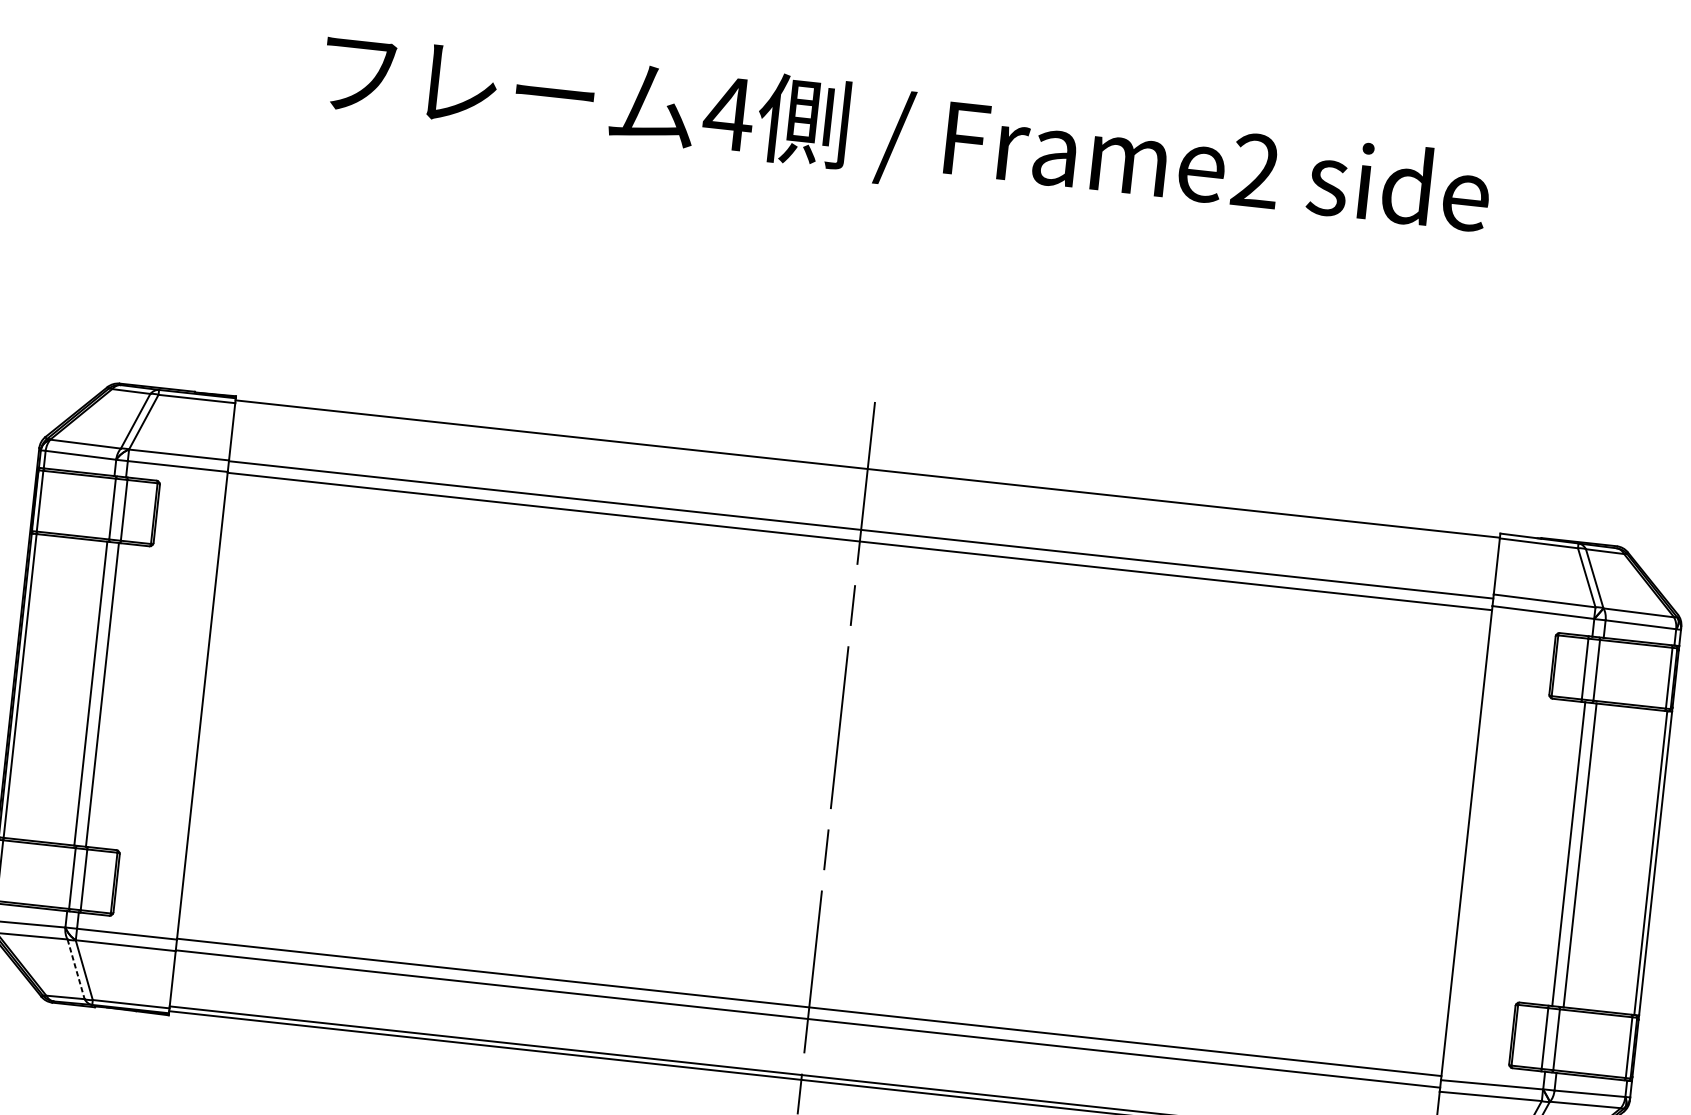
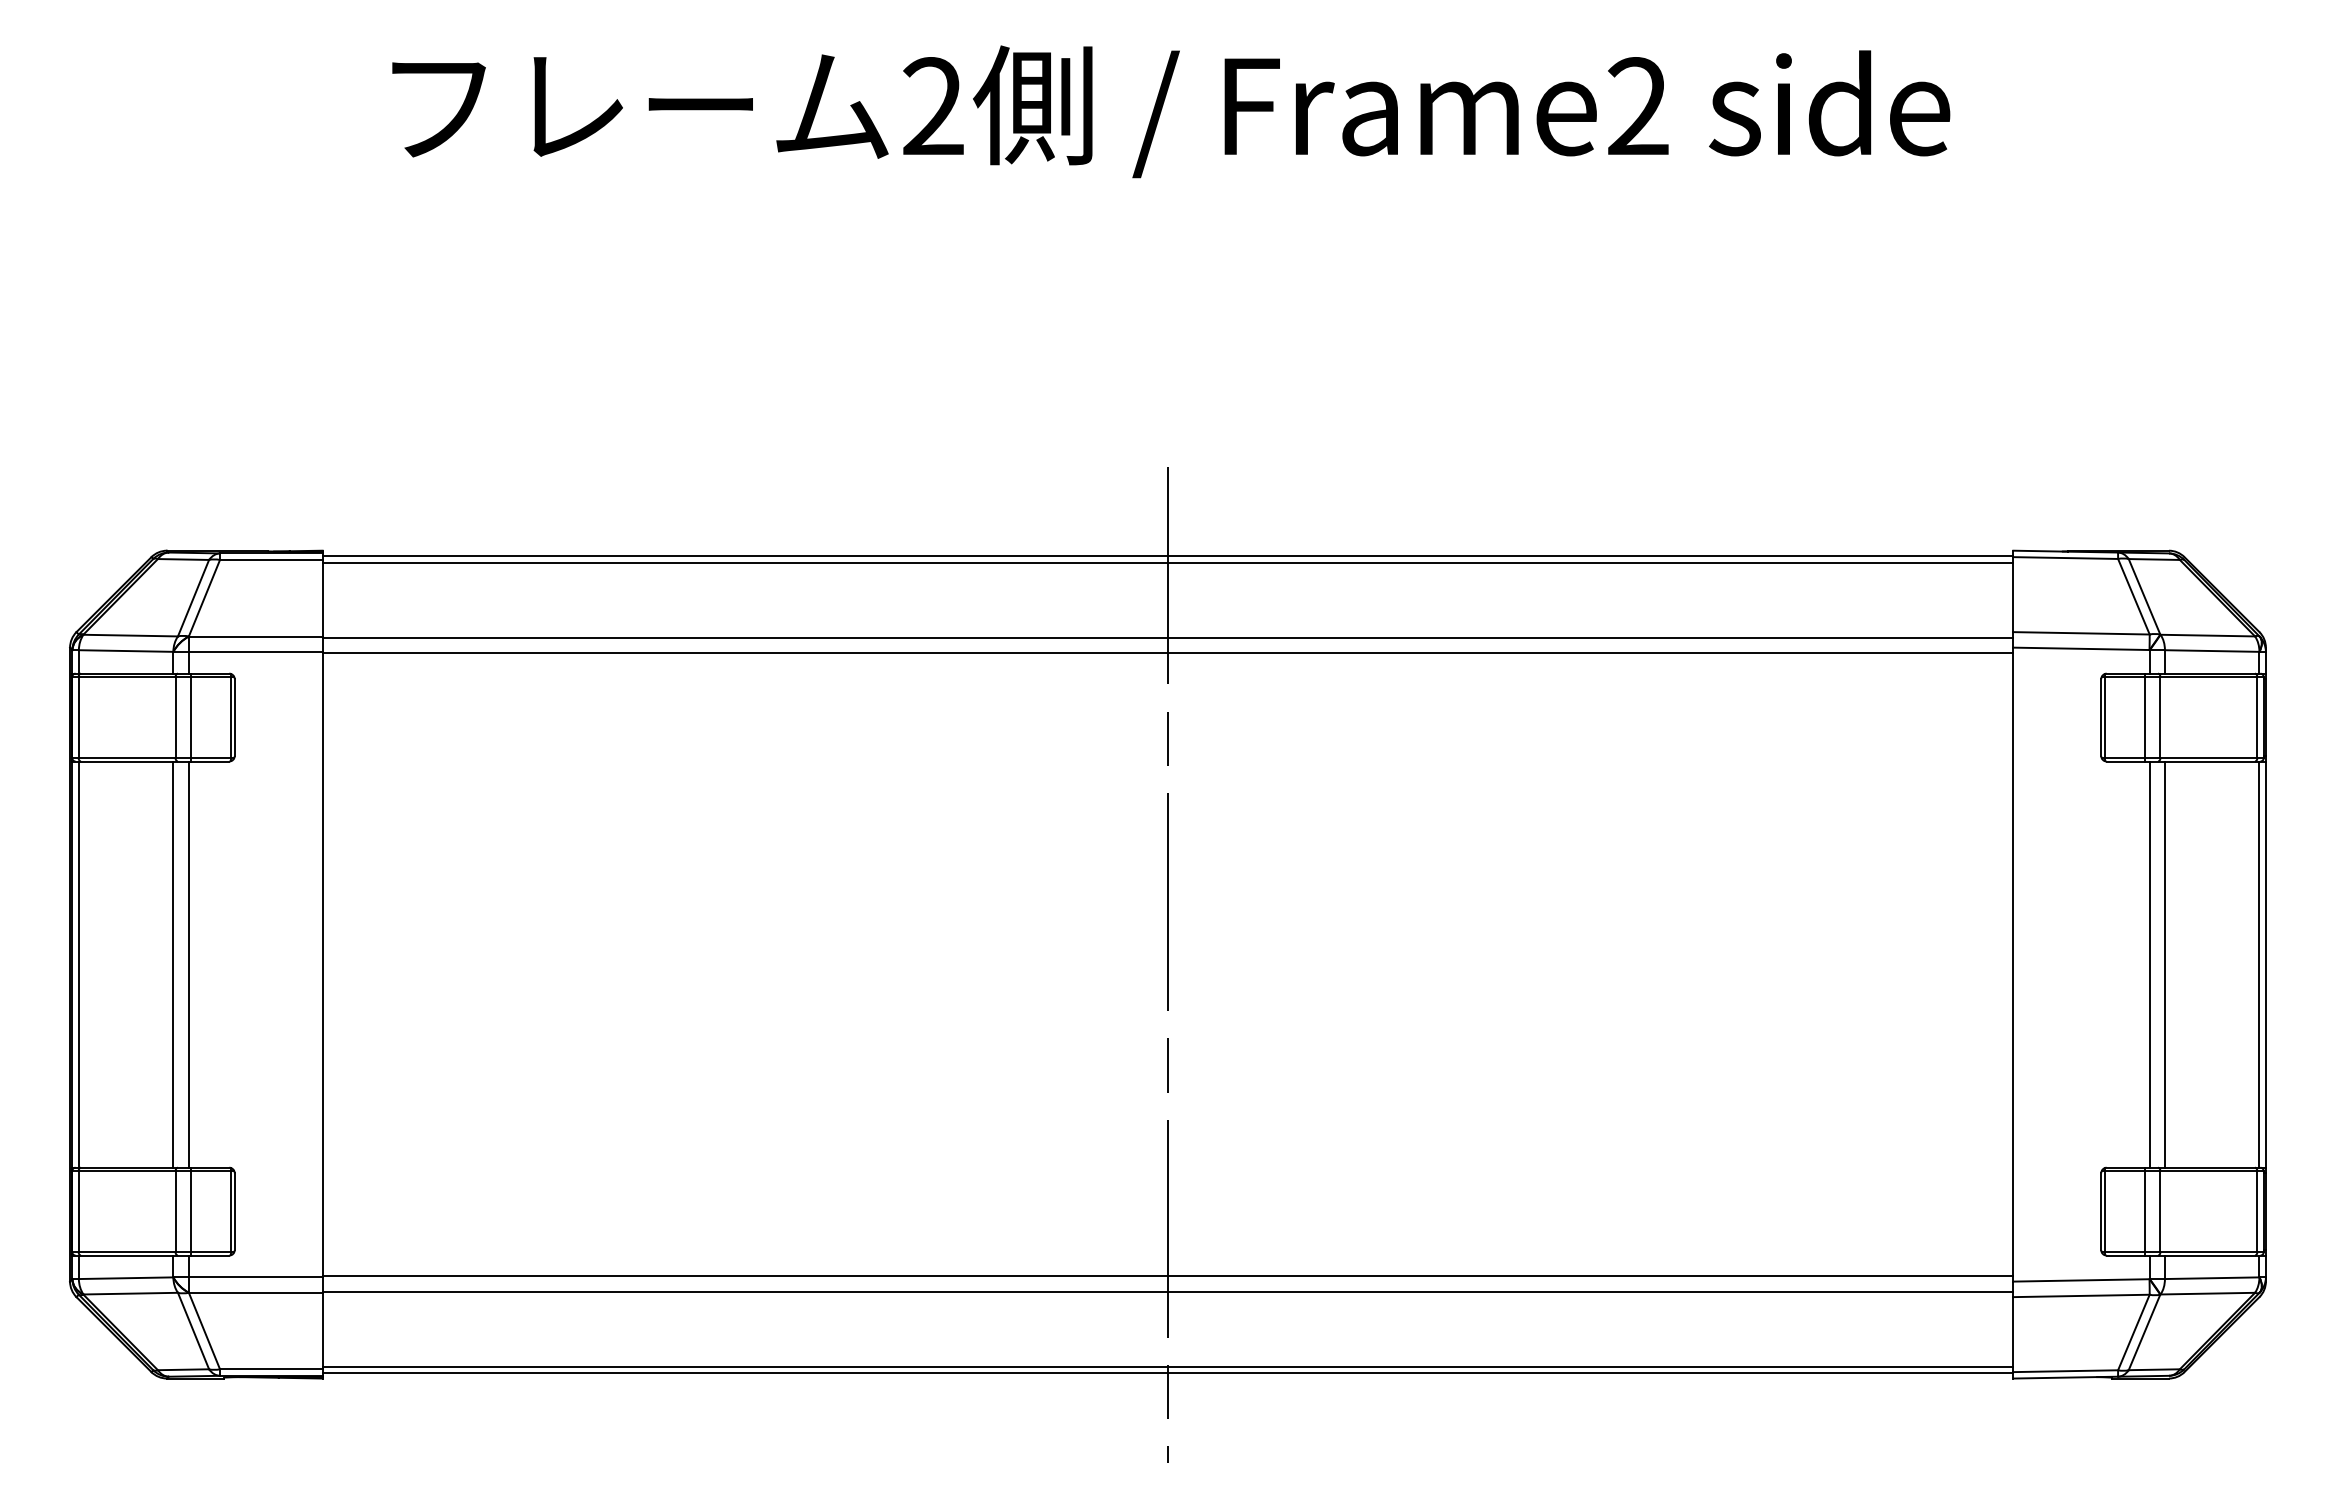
text: (729, 112) -> (933, 105), 4 -> 2
line: (866, 473) -> (1167, 562), added
line: (76, 969) -> (193, 1331), dashed -> solid

